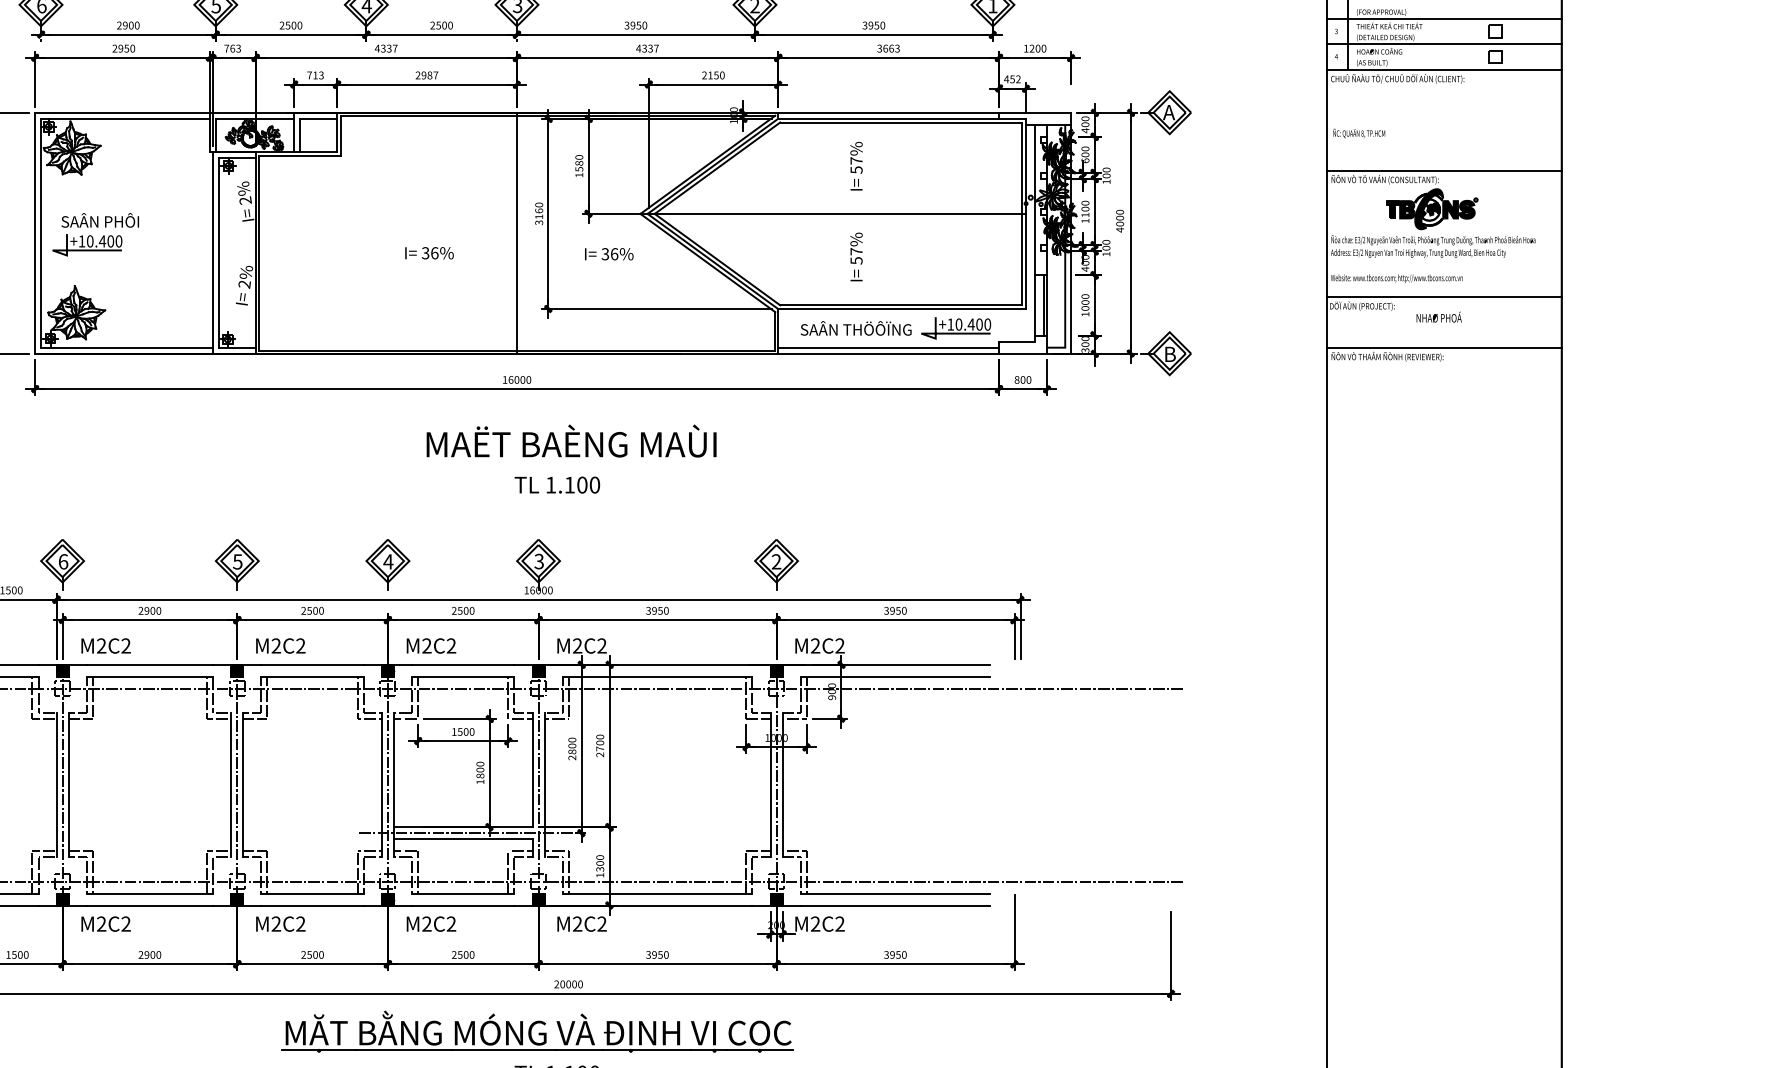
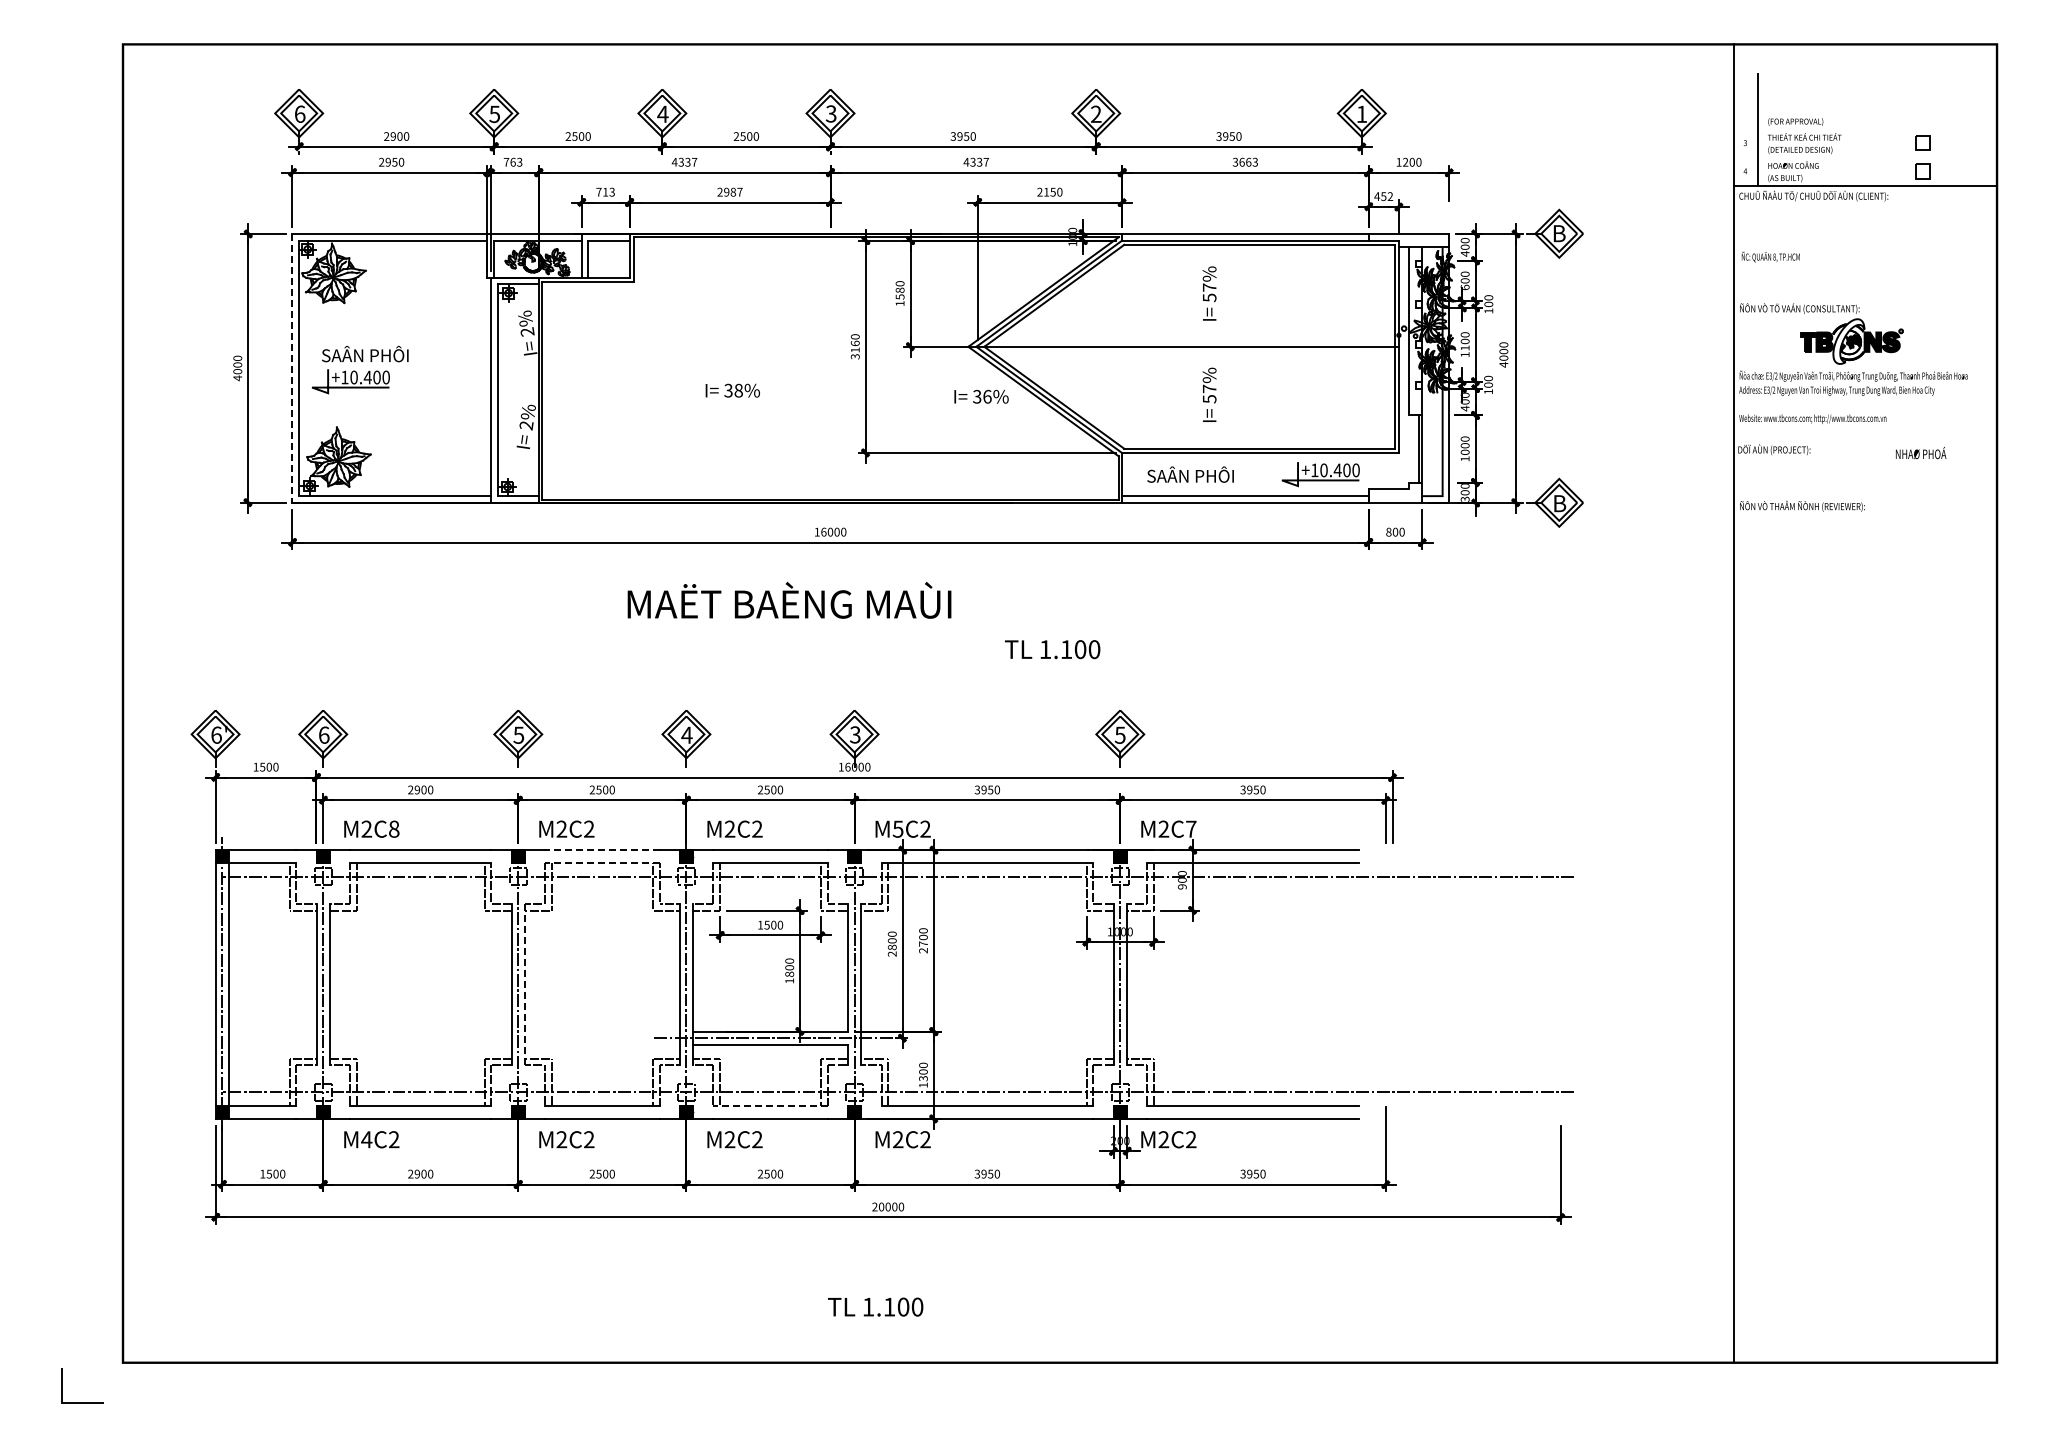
line: (1444, 19) -> (1865, 129), removed
line: (1444, 44) -> (1865, 157), removed
text: (1169, 112) -> (1558, 233), A -> B
line: (1444, 170) -> (1865, 298), removed
fill: (1428, 209) -> (1848, 341), removed
line: (516, 232) -> (830, 367), removed
line: (35, 233) -> (292, 368), solid -> dashed
text: (434, 253) -> (738, 390), 36% -> 38%
text: (609, 253) -> (981, 396), moved
line: (1444, 296) -> (1865, 439), removed
line: (1034, 305) -> (1408, 448), removed
text: (1439, 317) -> (1921, 453), moved
text: (877, 328) -> (1232, 474), SAÂN THÖÔÏNG -> SAÂN PHÔI
line: (1444, 347) -> (1865, 496), removed
text: (571, 441) -> (789, 600), moved
text: (557, 485) -> (1052, 649), moved
text: (775, 561) -> (1119, 734), 2 -> 5
text: (126, 645) -> (394, 828), M2C2 -> M2C8
text: (576, 645) -> (897, 828), M2C2 -> M5C2
text: (840, 645) -> (1191, 828), M2C2 -> M2C7
line: (311, 664) -> (601, 849), solid -> dashed
line: (311, 676) -> (601, 863), solid -> dashed
line: (243, 785) -> (525, 984), solid -> dashed
line: (463, 893) -> (770, 1105), solid -> dashed
text: (101, 923) -> (366, 1139), M2C2 -> M4C2
part: (537, 1031) -> (853, 1259), removed

